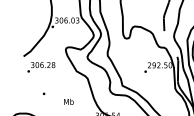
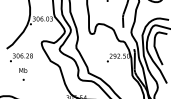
text: (69, 101) -> (23, 70), moved

